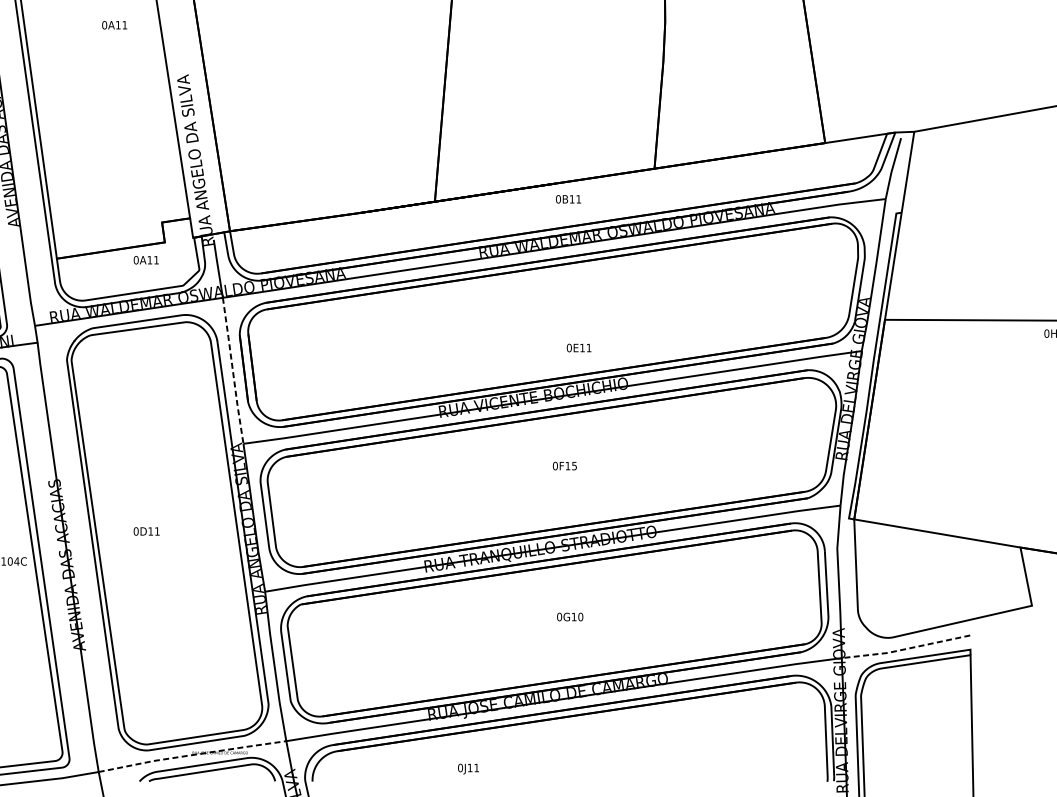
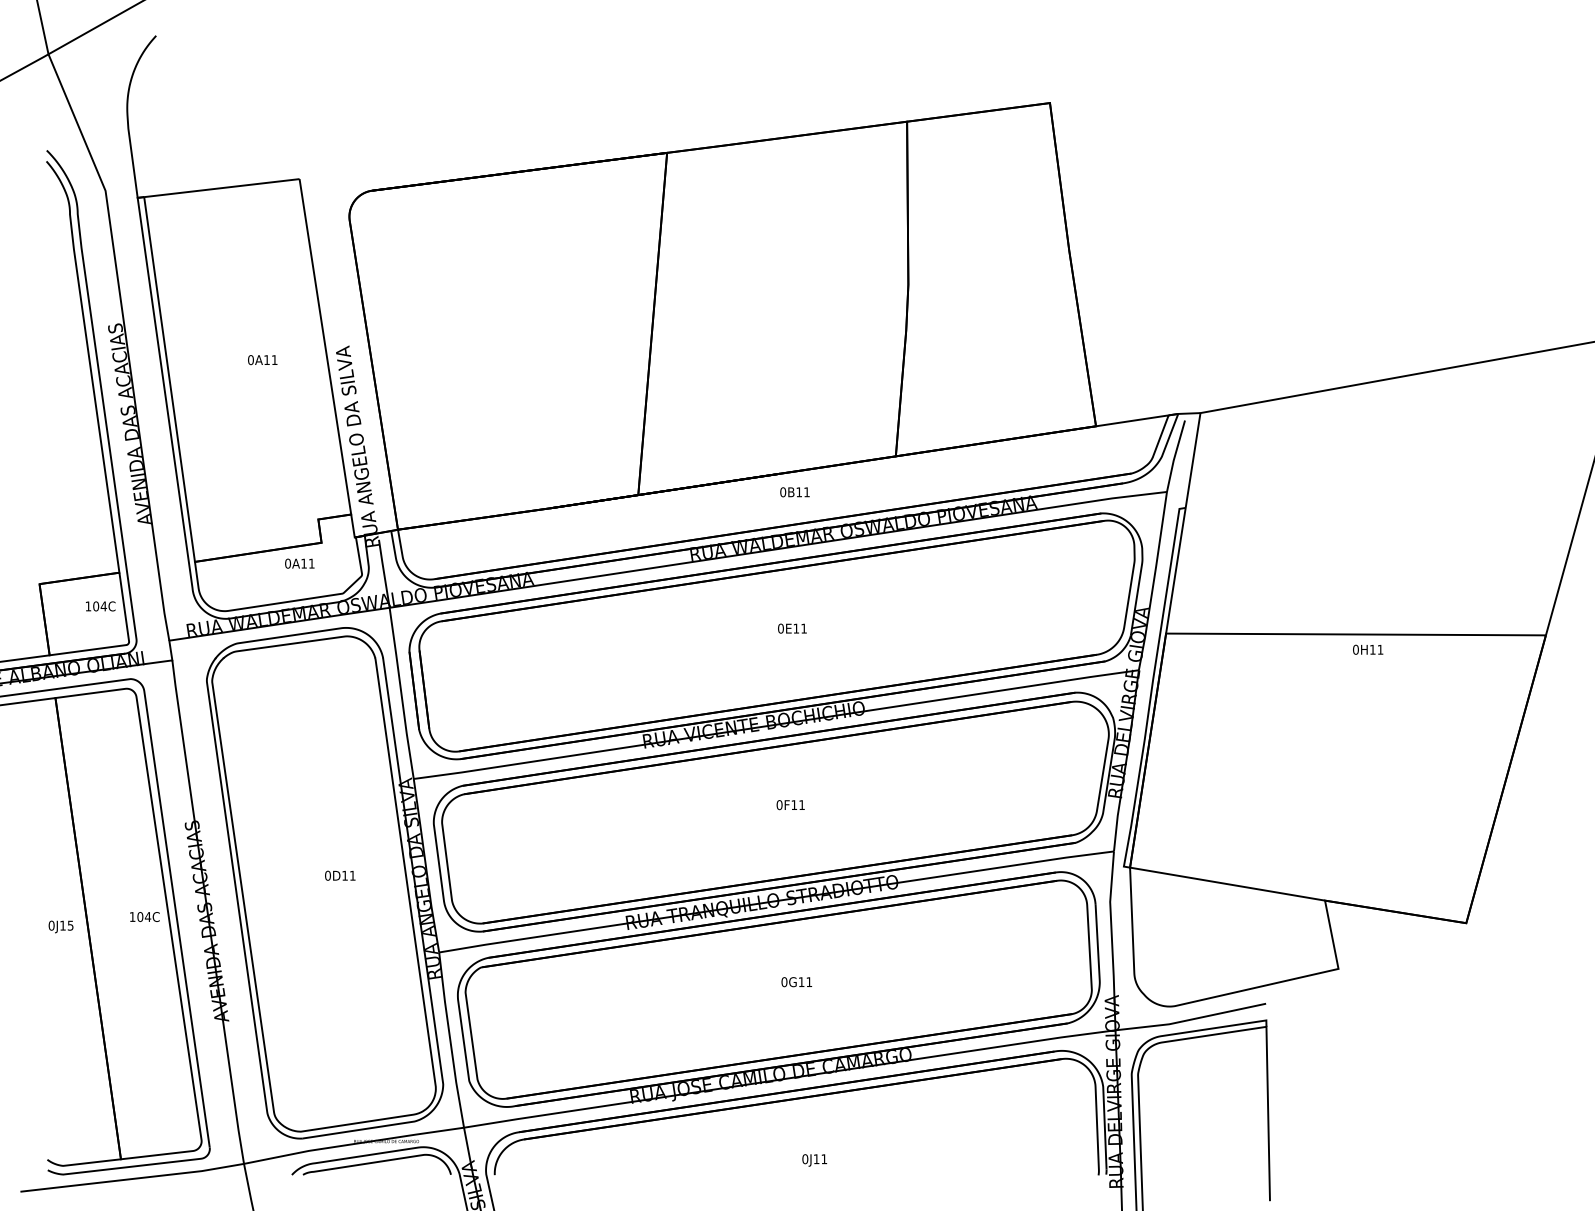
text: (114, 25) -> (262, 360), moved
text: (579, 347) -> (792, 628), moved
line: (233, 370) -> (401, 693), dashed -> solid
text: (574, 466) -> (801, 805), 0F15 -> 0F11
text: (146, 531) -> (340, 875), moved
text: (580, 617) -> (809, 982), 0G10 -> 0G11
line: (904, 648) -> (1189, 1019), dashed -> solid
line: (192, 755) -> (354, 1144), dashed -> solid
text: (468, 769) -> (814, 1160), moved

